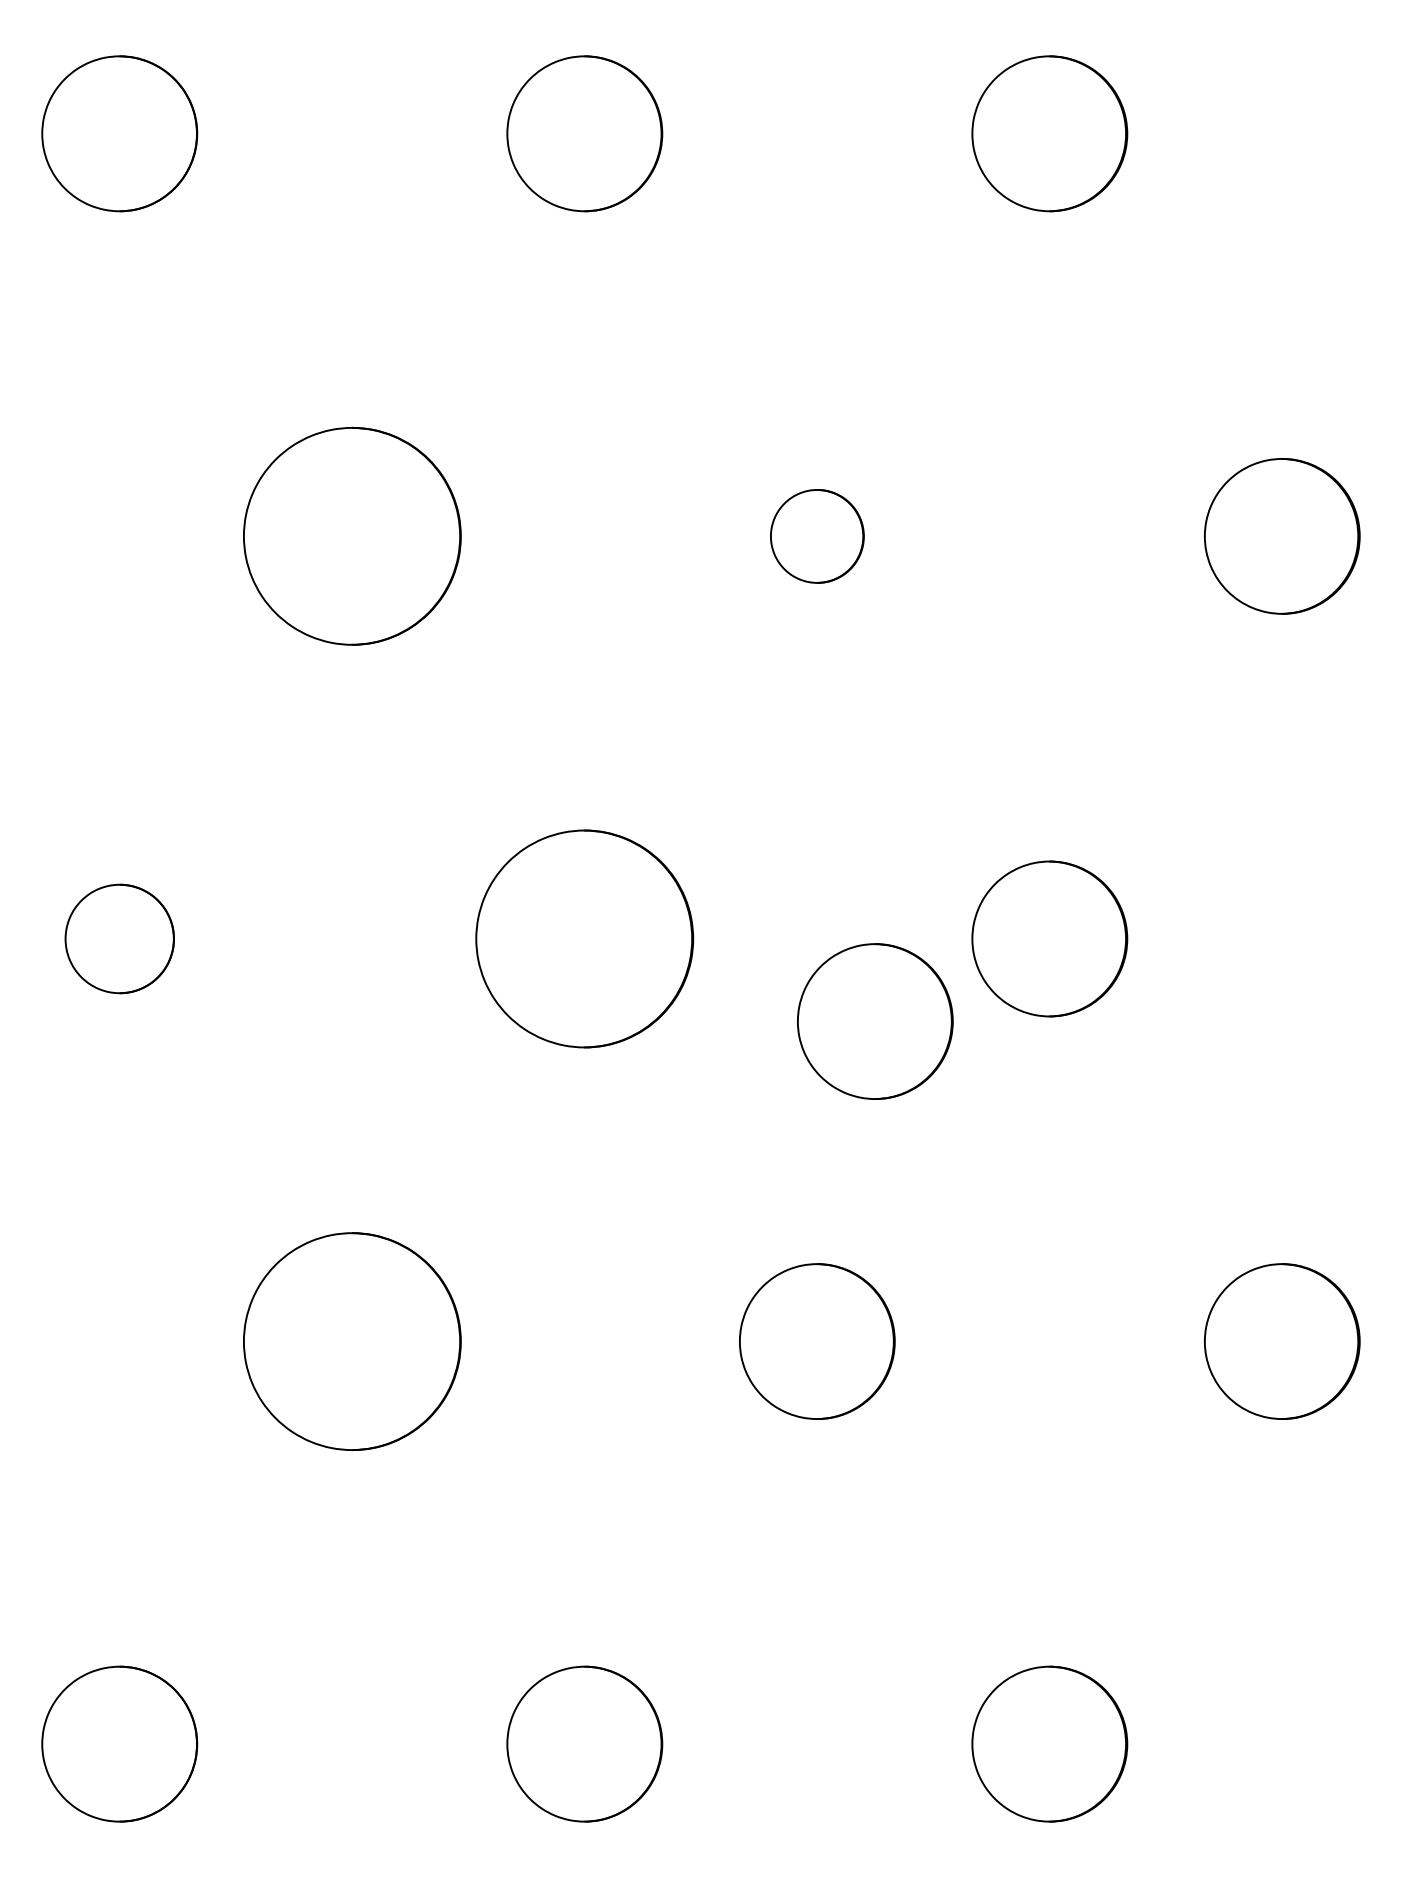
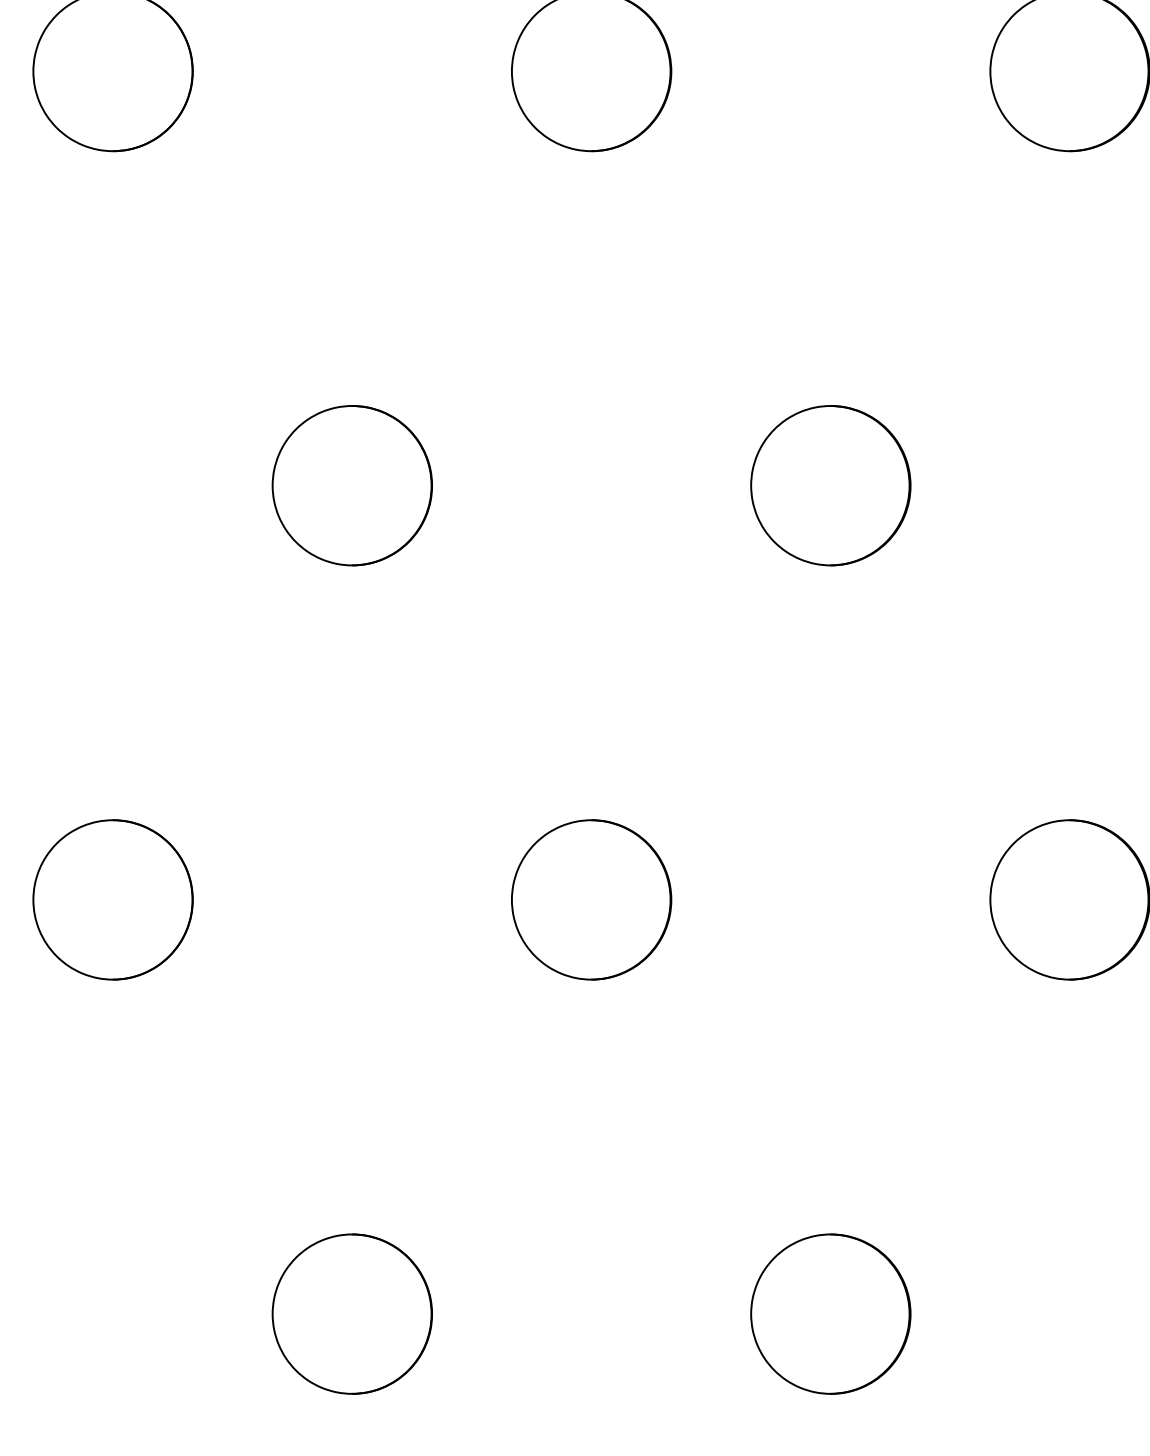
part: (351, 536) -> (351, 485), size x0.71
part: (817, 536) -> (831, 485), size x1.67
part: (119, 938) -> (112, 899), size x1.43
part: (584, 938) -> (591, 899), size x0.71
part: (875, 1021) -> (890, 984), removed
part: (351, 1341) -> (351, 1314), size x0.71

